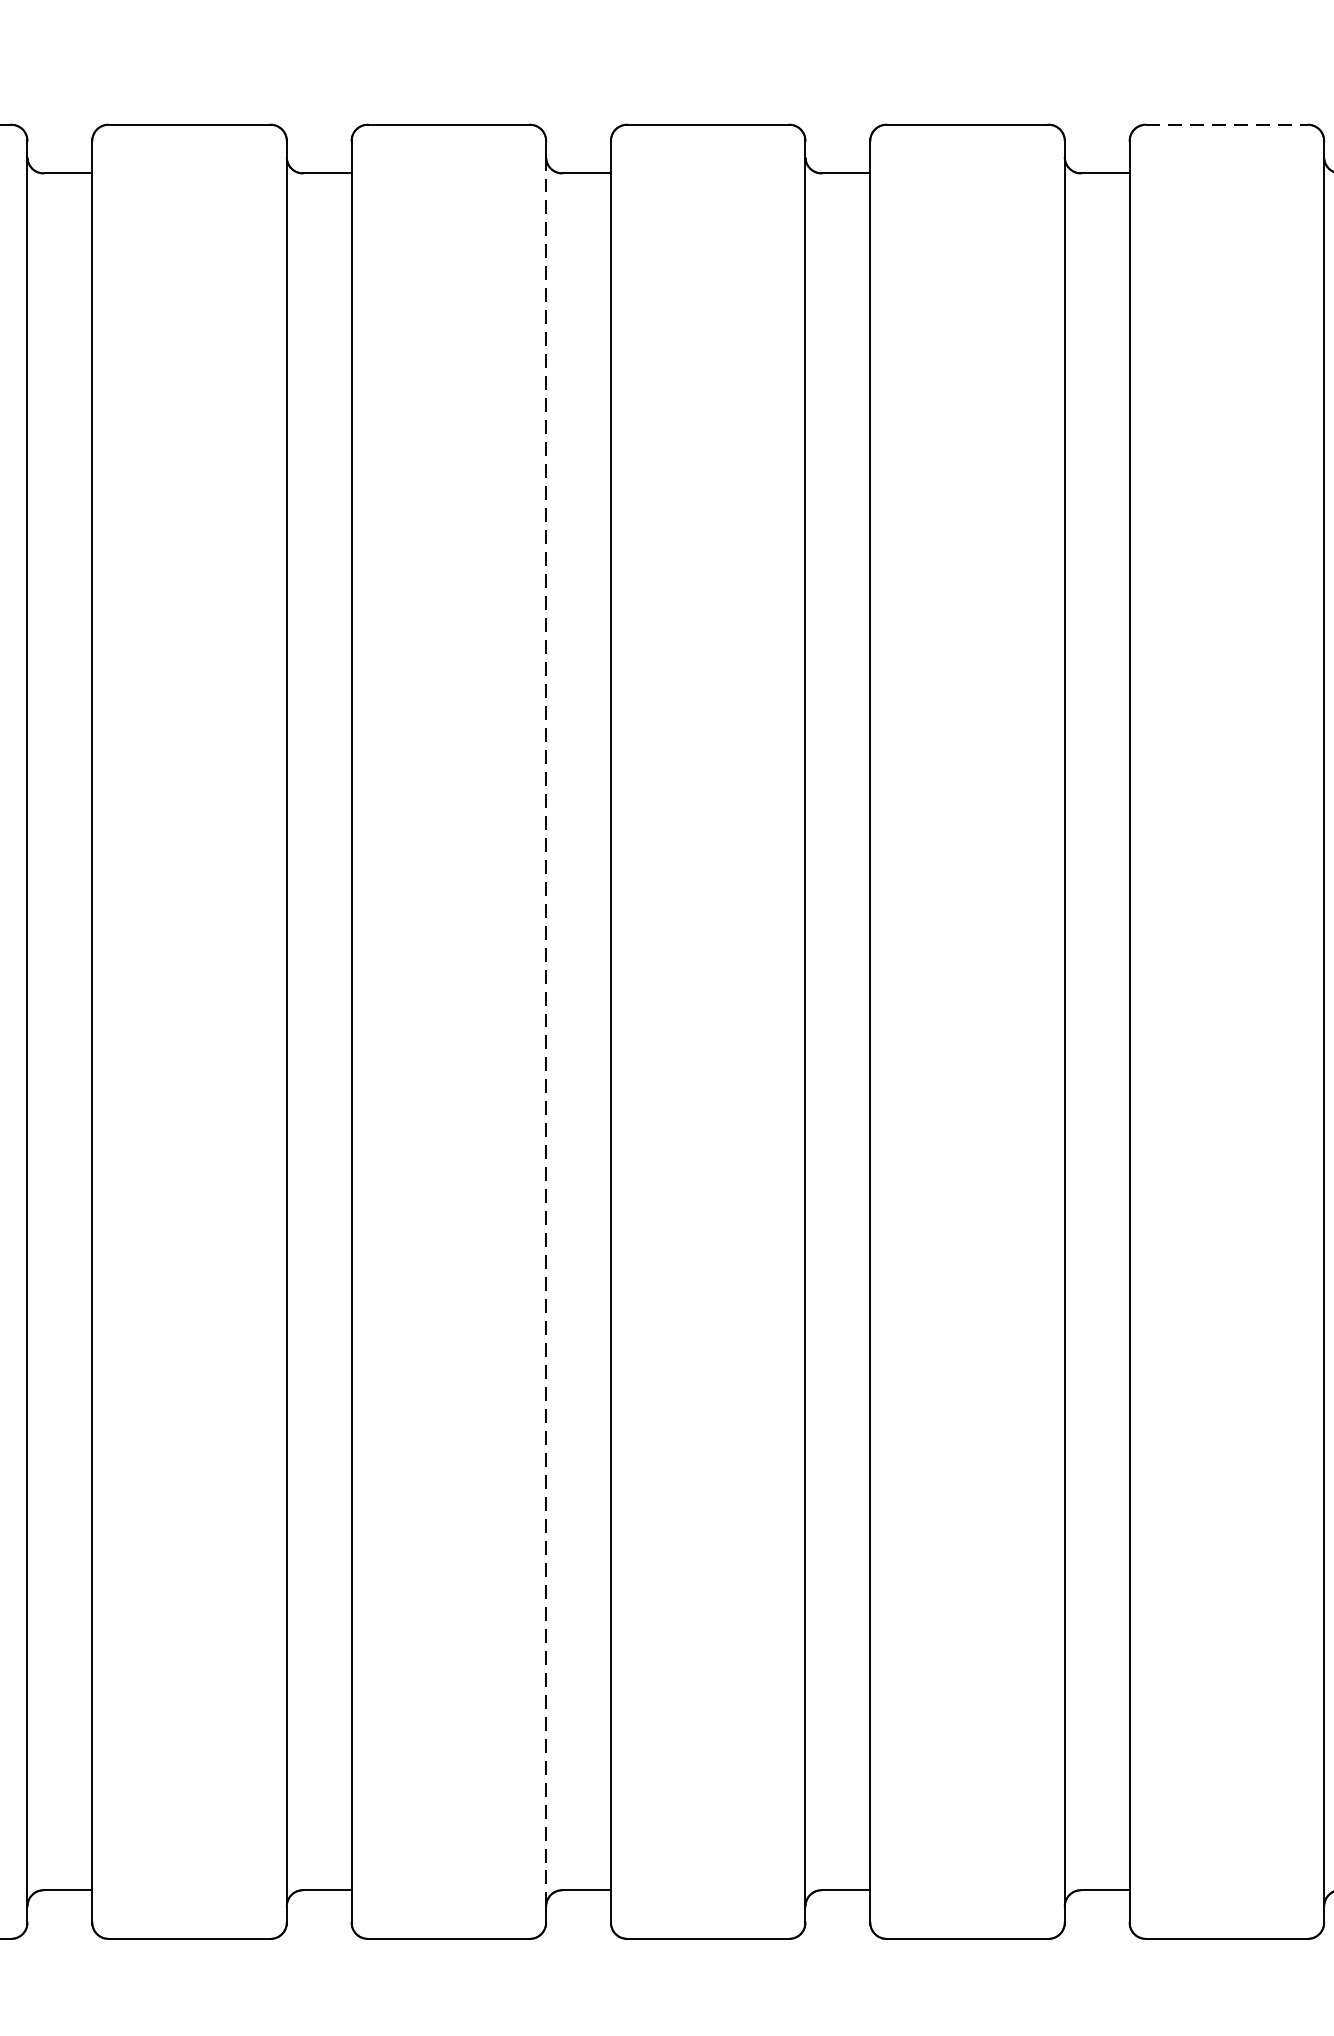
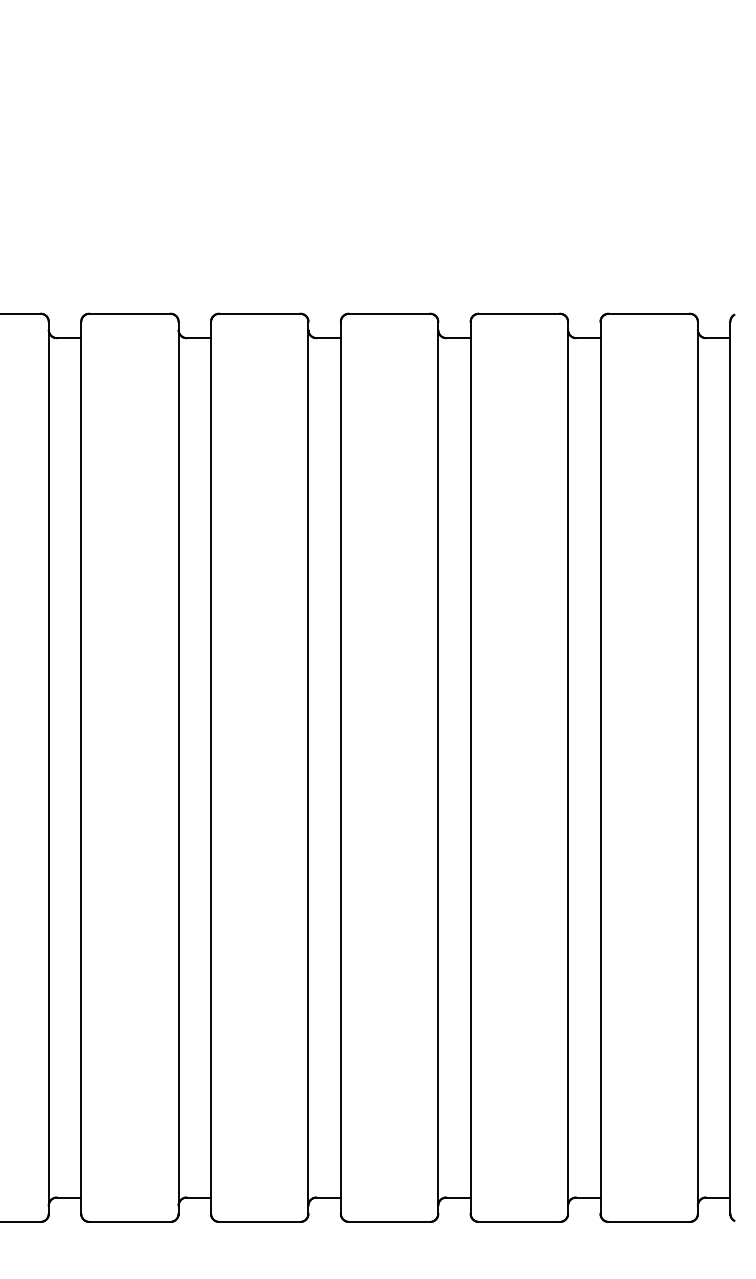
line: (1227, 124) -> (649, 313), dashed -> solid
line: (546, 1033) -> (308, 768), dashed -> solid

